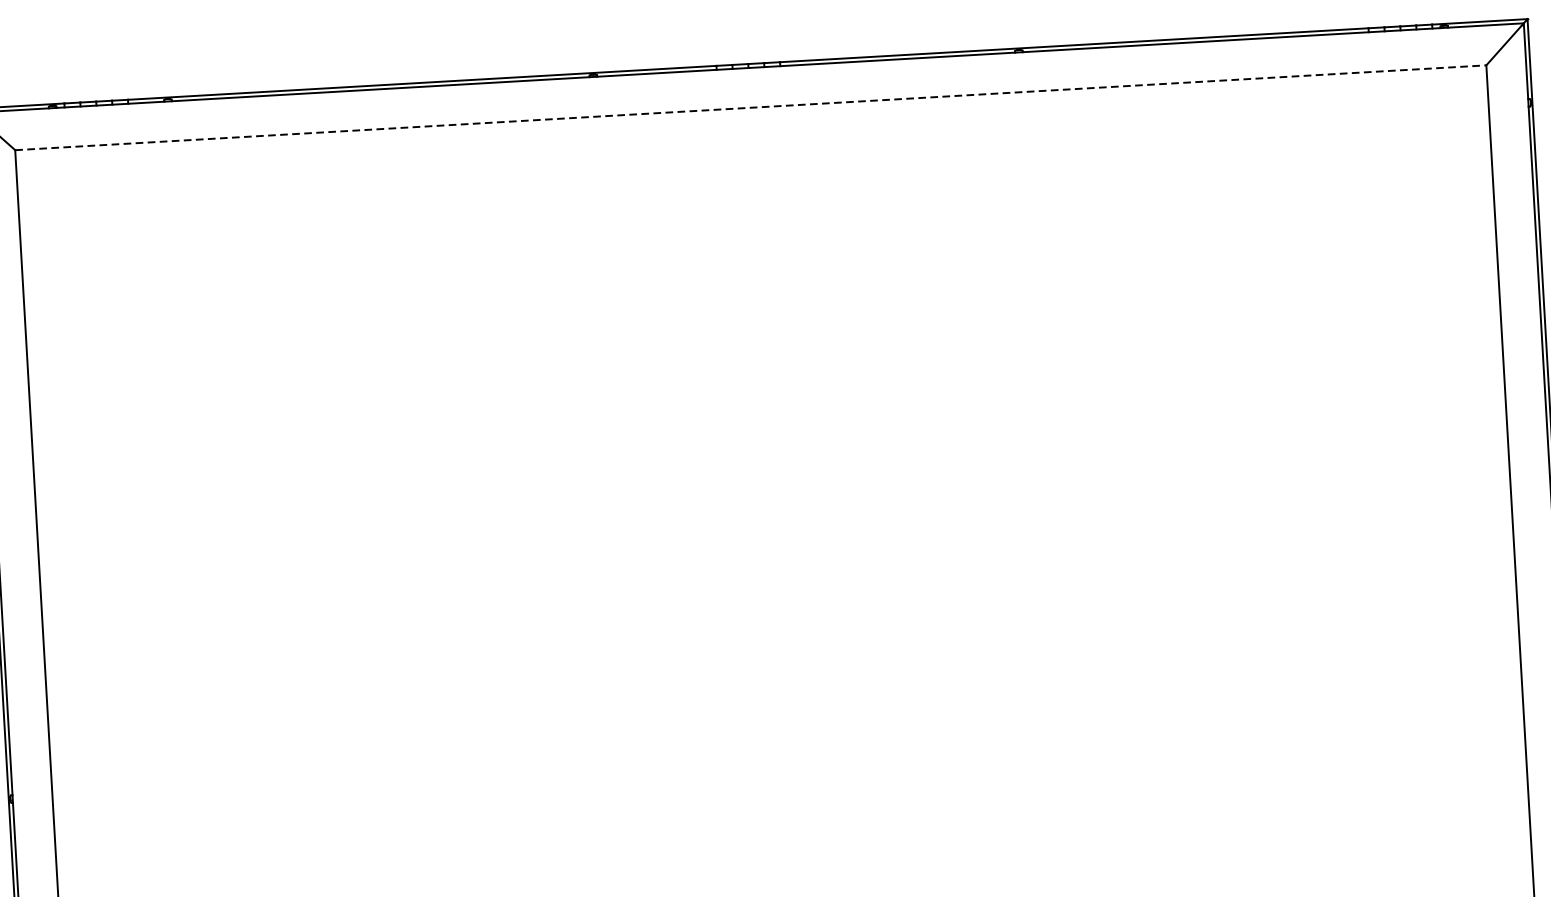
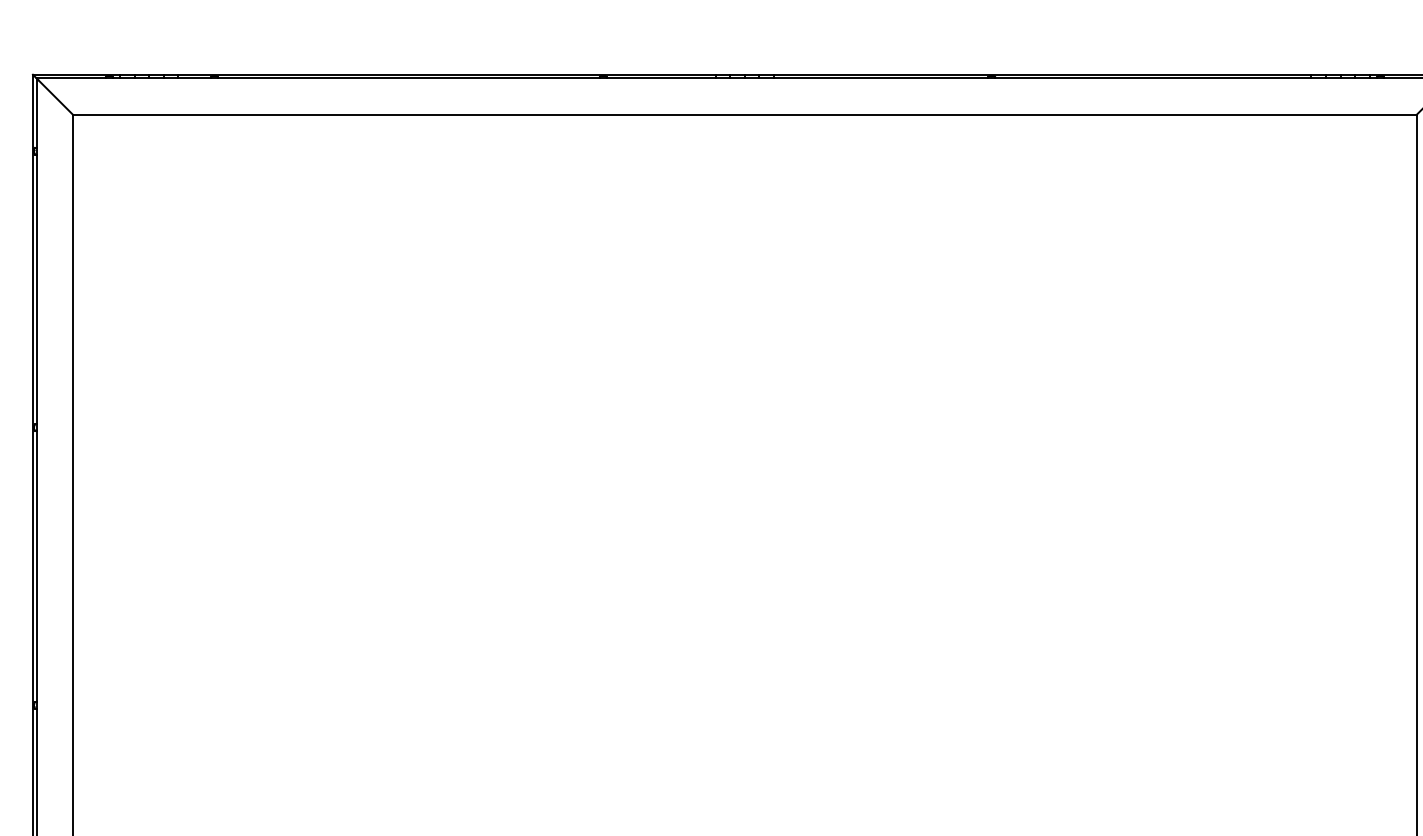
line: (750, 107) -> (744, 114), dashed -> solid

